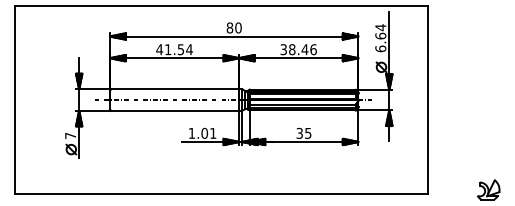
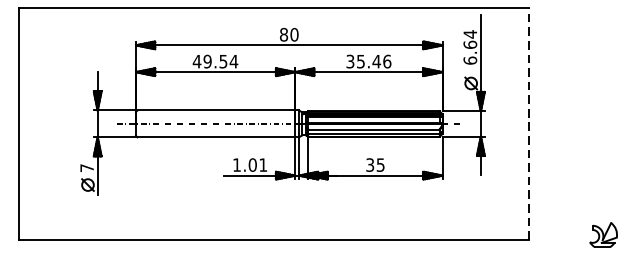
text: (167, 49) -> (206, 61), 41.54 -> 49.54
text: (292, 49) -> (361, 61), 38.46 -> 35.46
line: (428, 100) -> (529, 124), solid -> dashed

